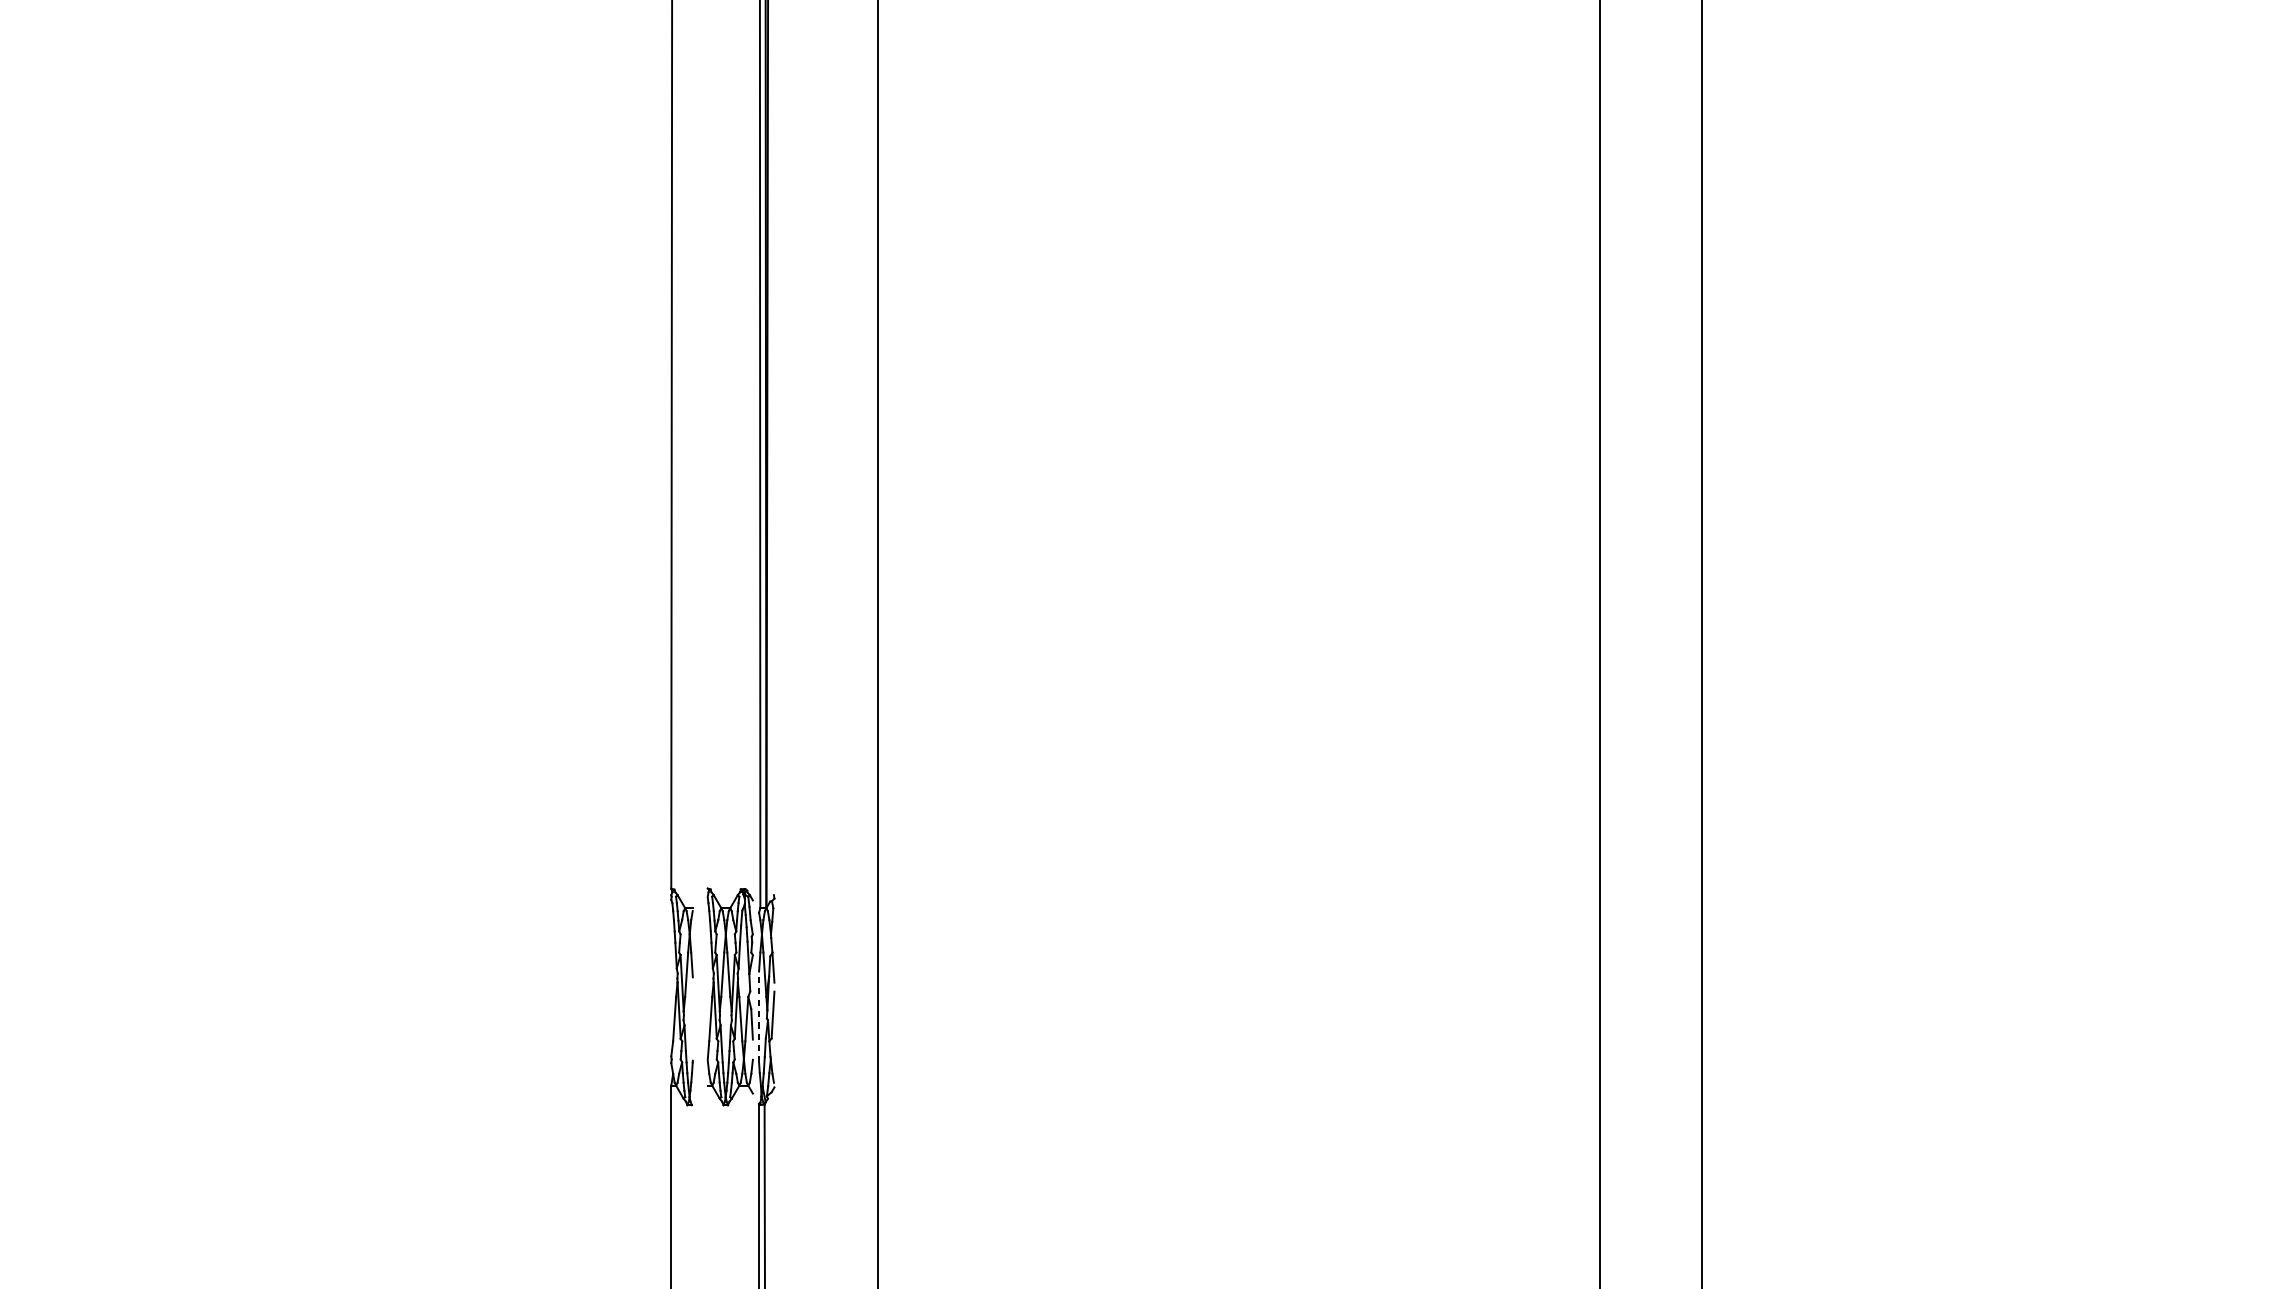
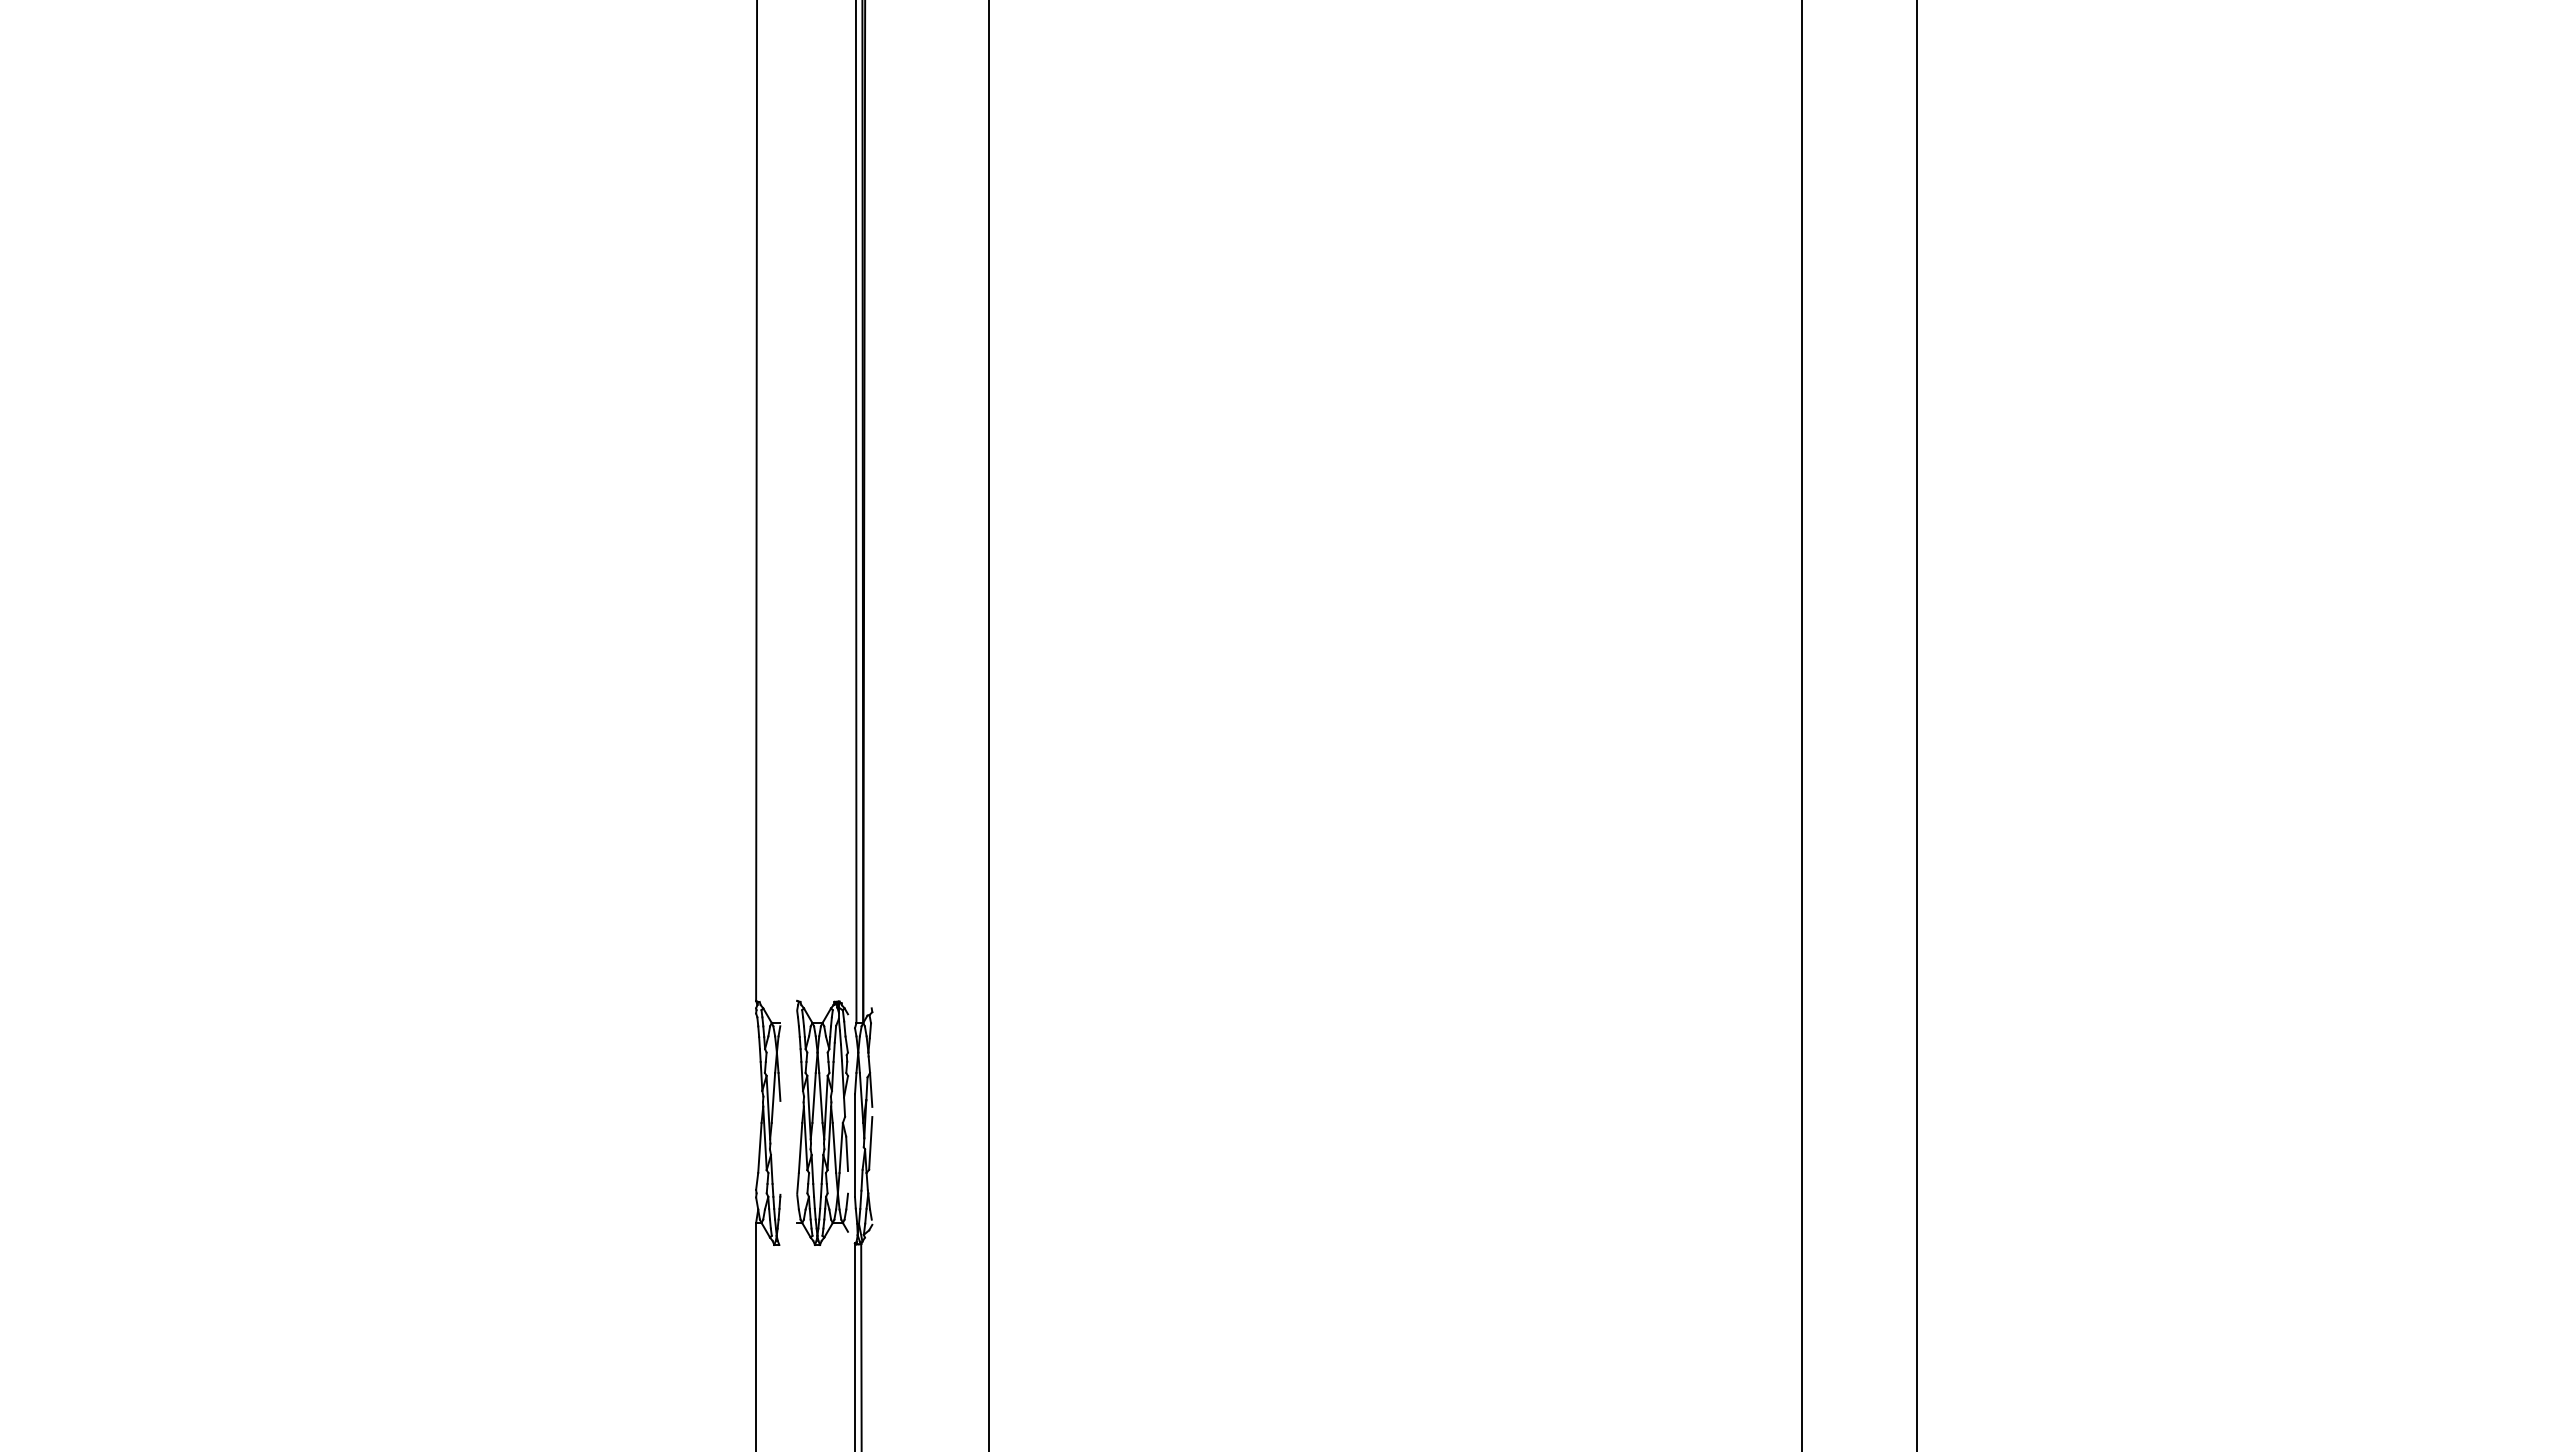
line: (759, 1016) -> (855, 1145), dashed -> solid

